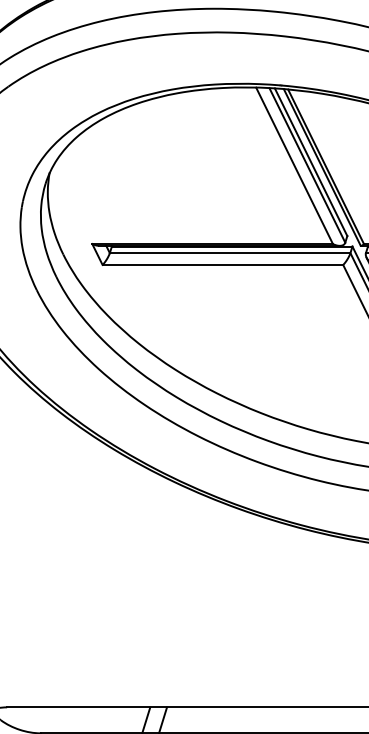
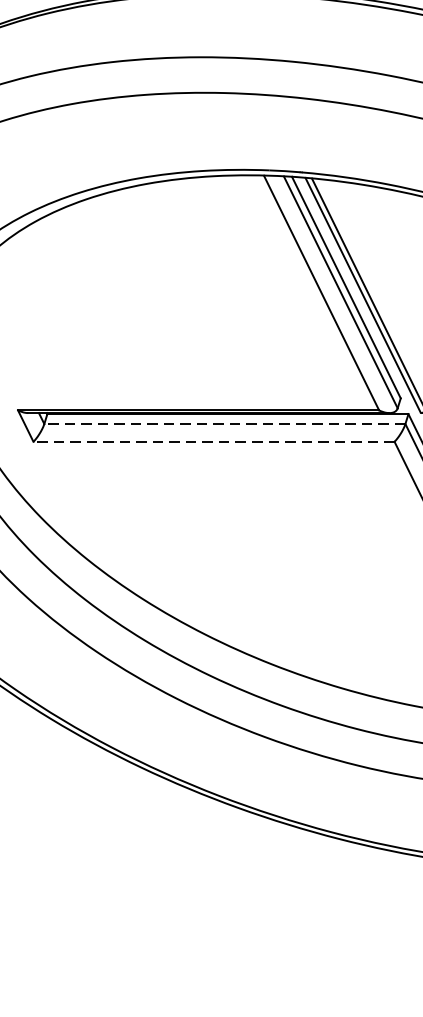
line: (229, 253) -> (223, 424), solid -> dashed
line: (222, 264) -> (213, 441), solid -> dashed

